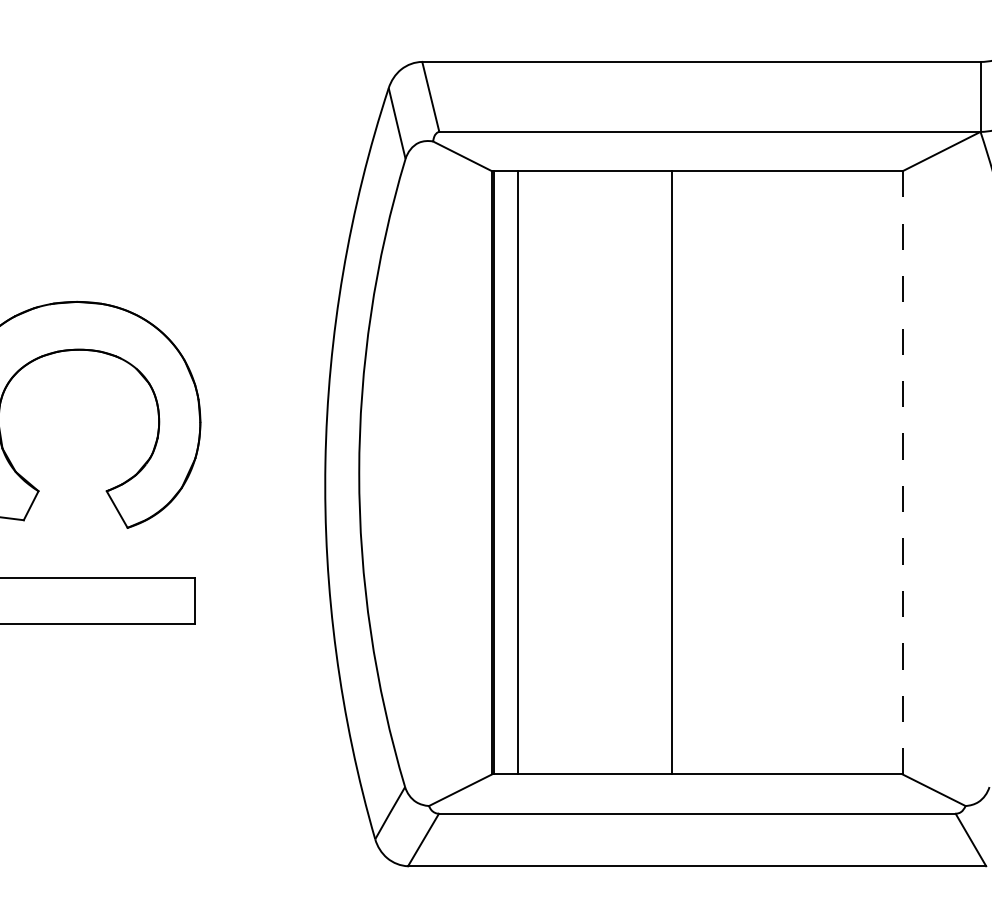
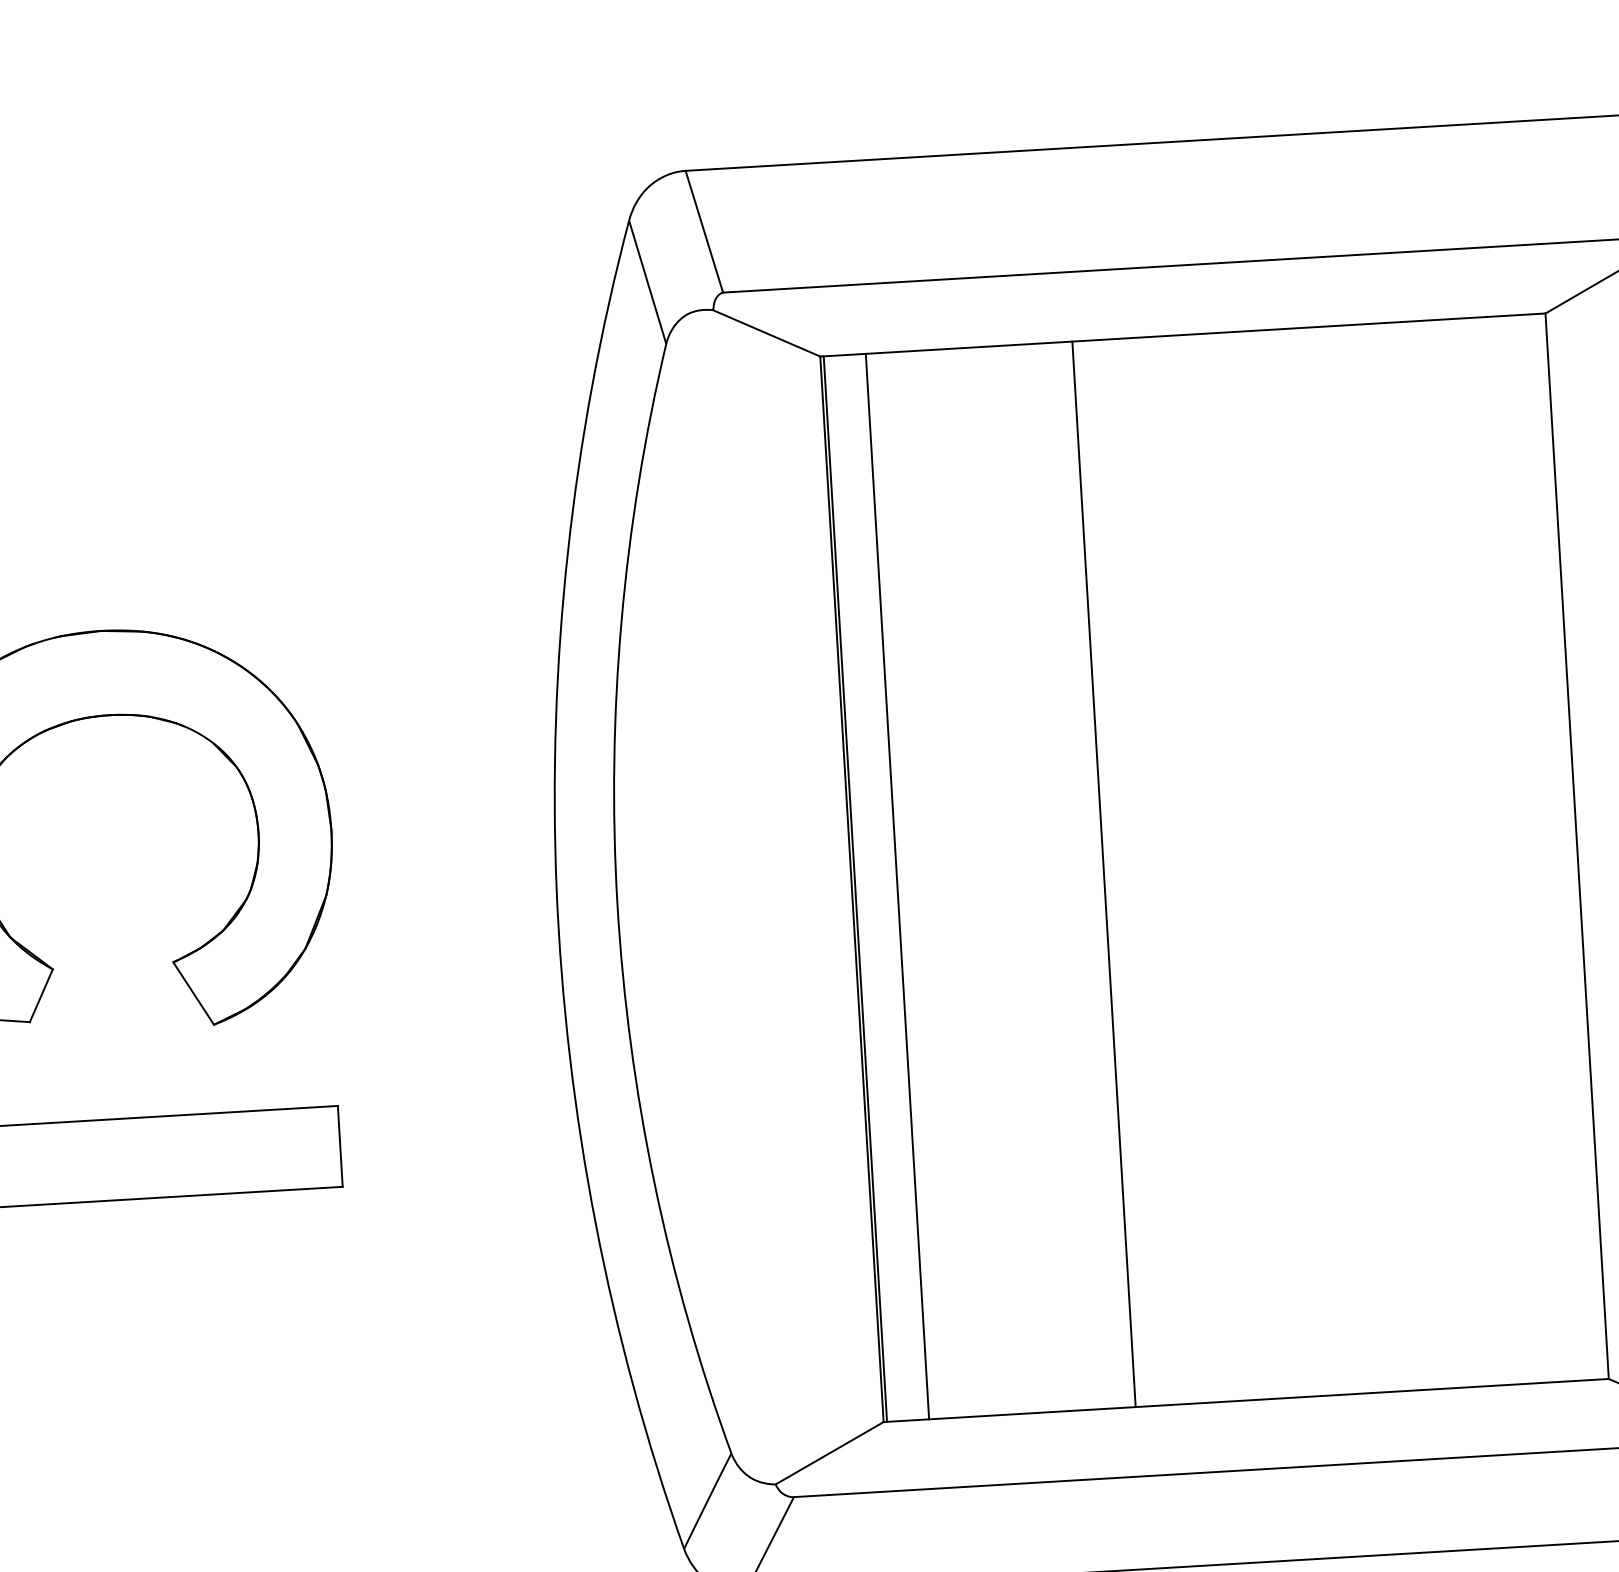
line: (671, 472) -> (1103, 873), moved
line: (902, 472) -> (1576, 845), dashed -> solid

